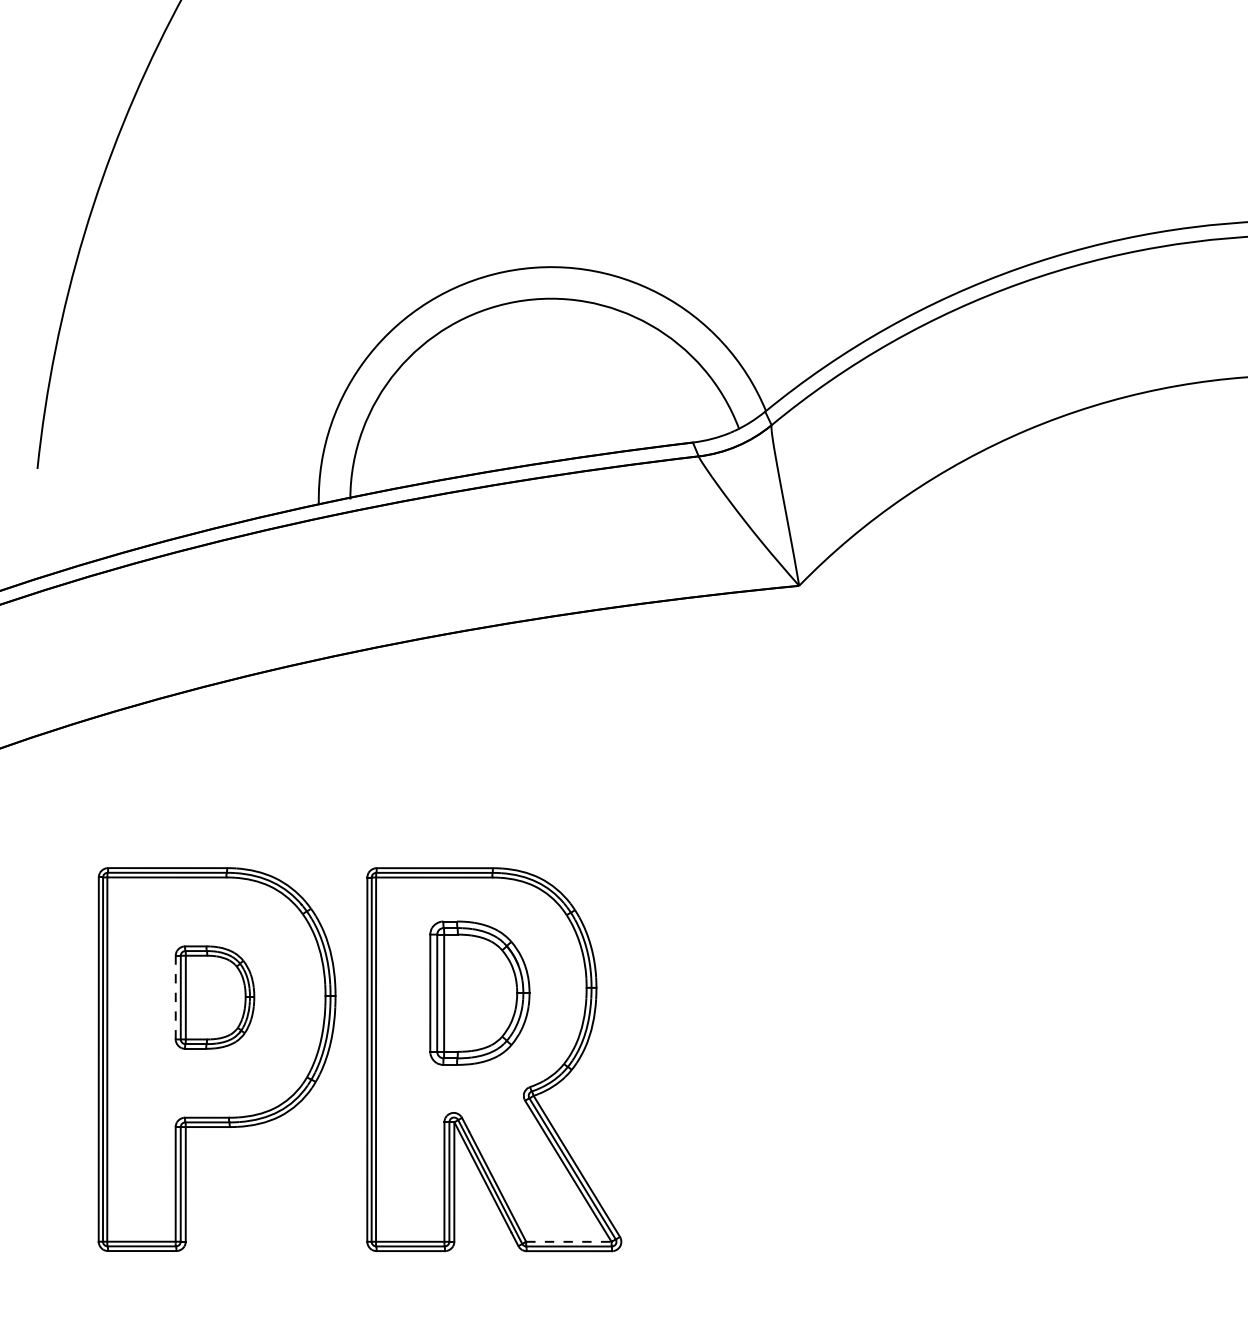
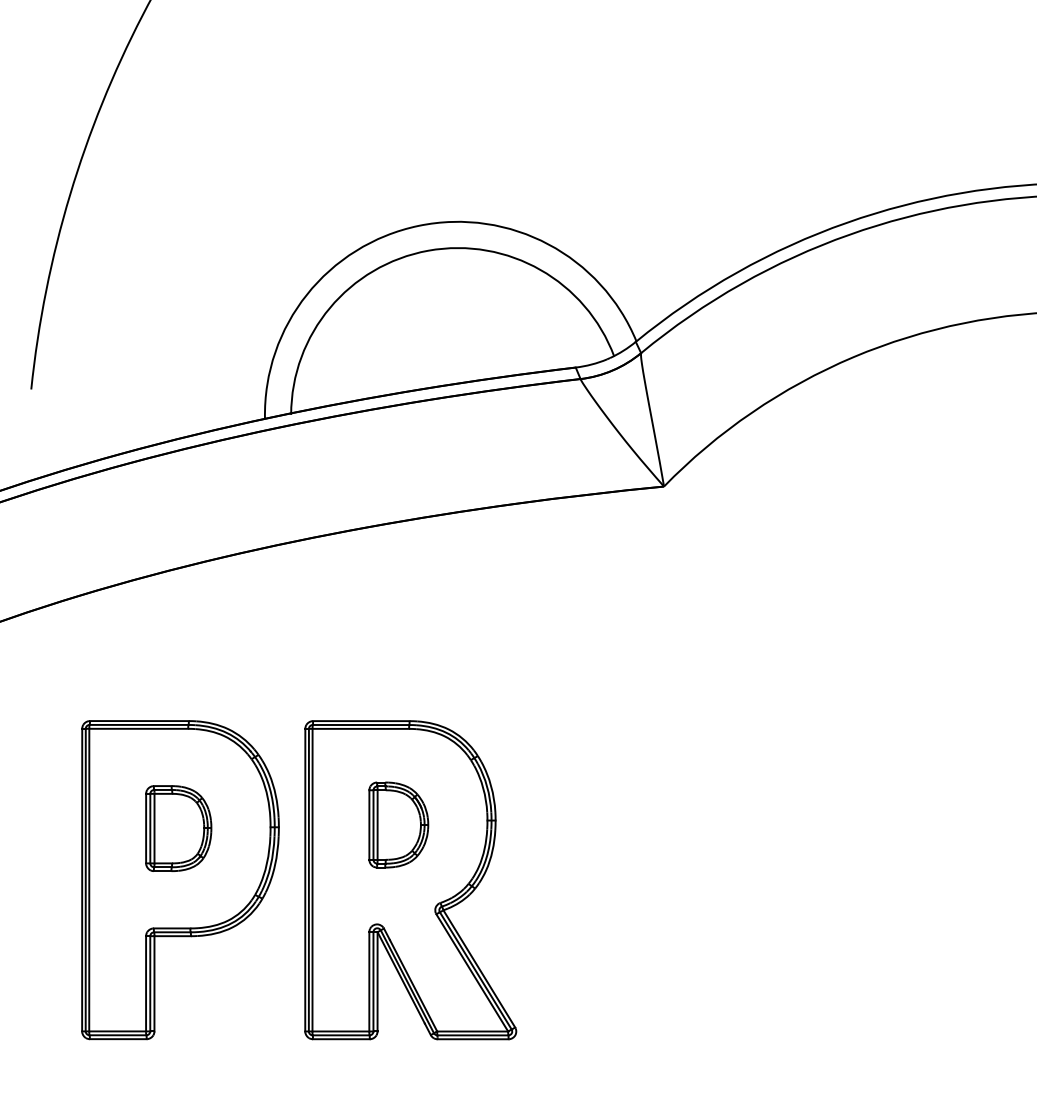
part: (479, 993) -> (398, 825), size x0.71
line: (175, 997) -> (145, 828), dashed -> solid
line: (568, 1241) -> (472, 1031), dashed -> solid

